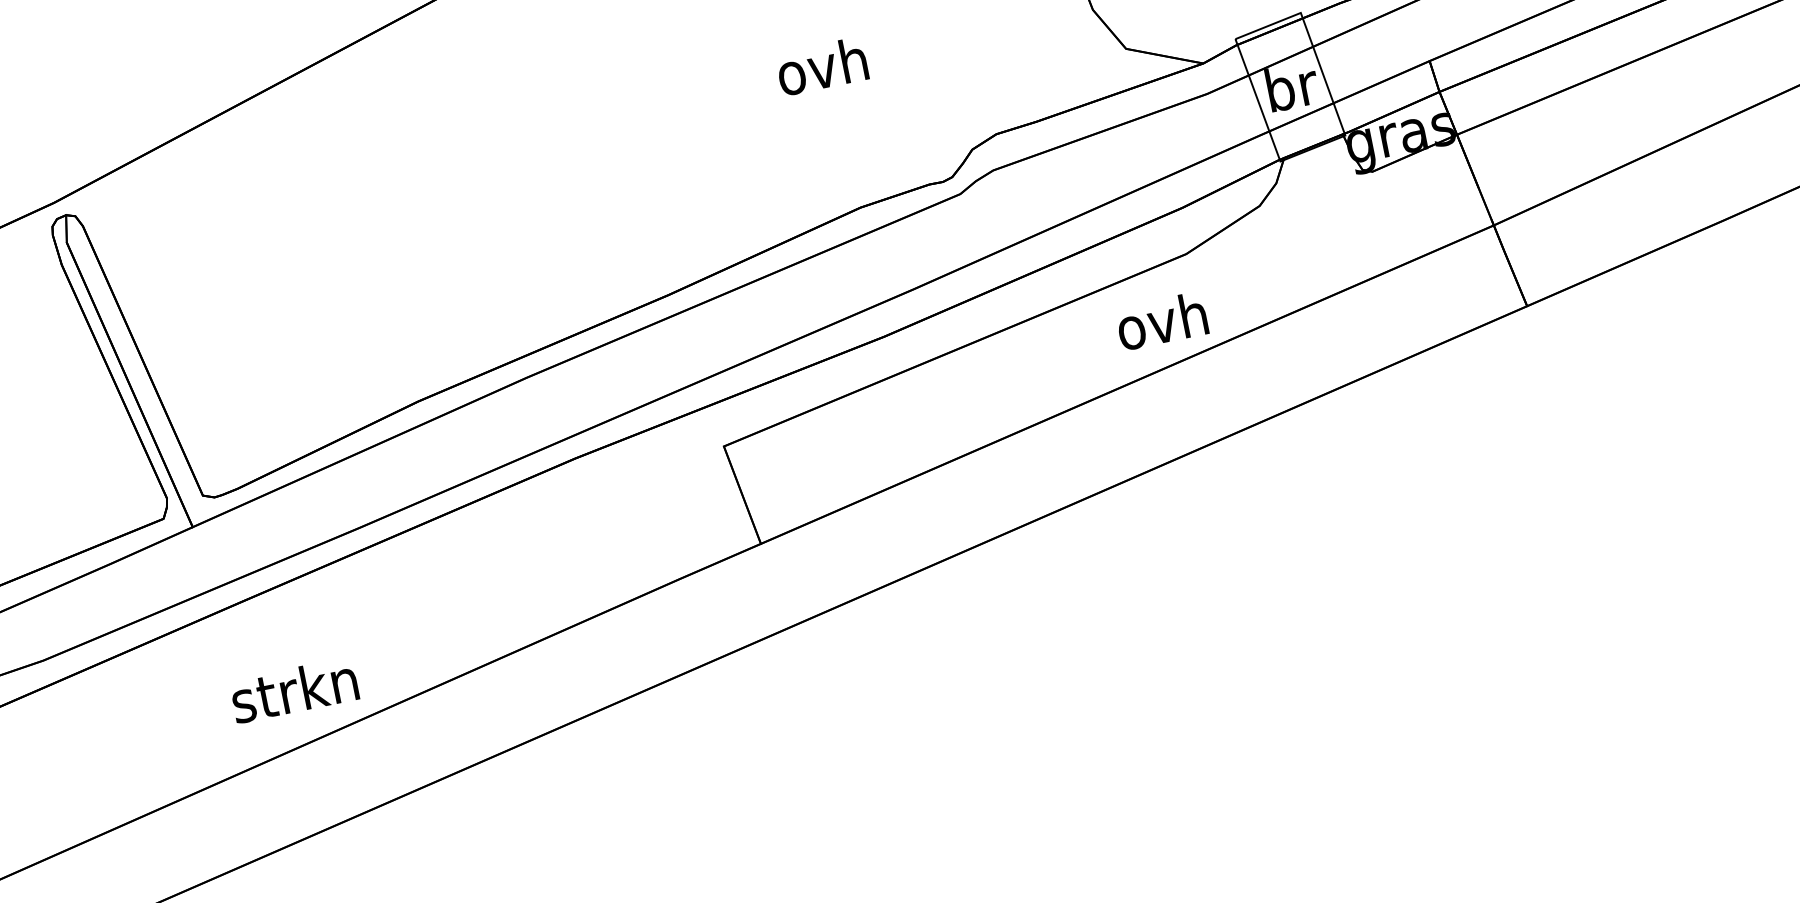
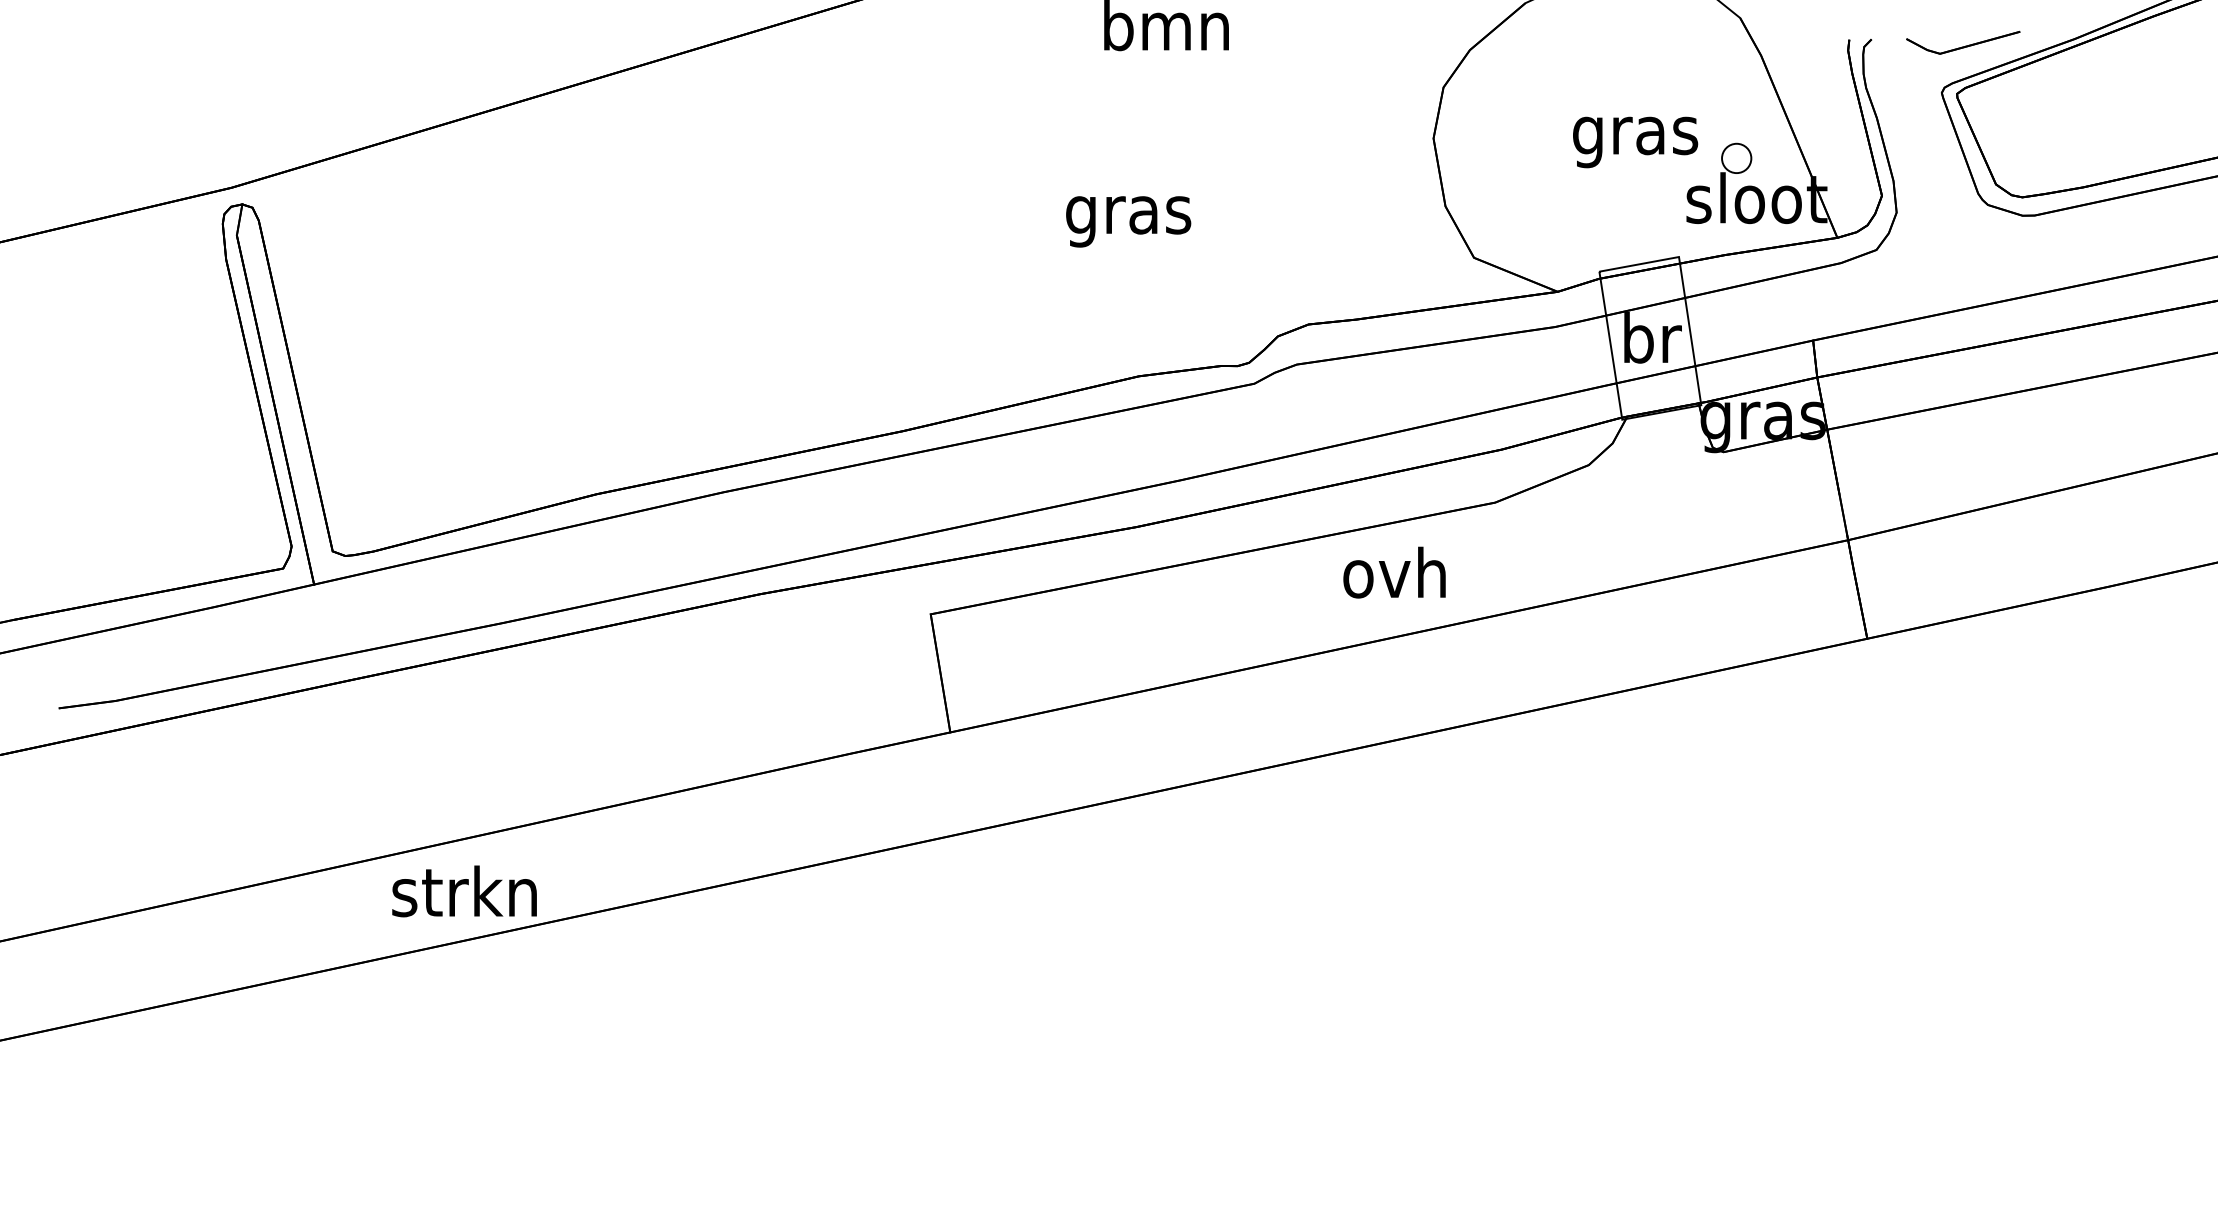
text: (823, 71) -> (1128, 214), ovh -> gras
text: (1161, 321) -> (1394, 572), moved
text: (294, 690) -> (464, 891), moved

